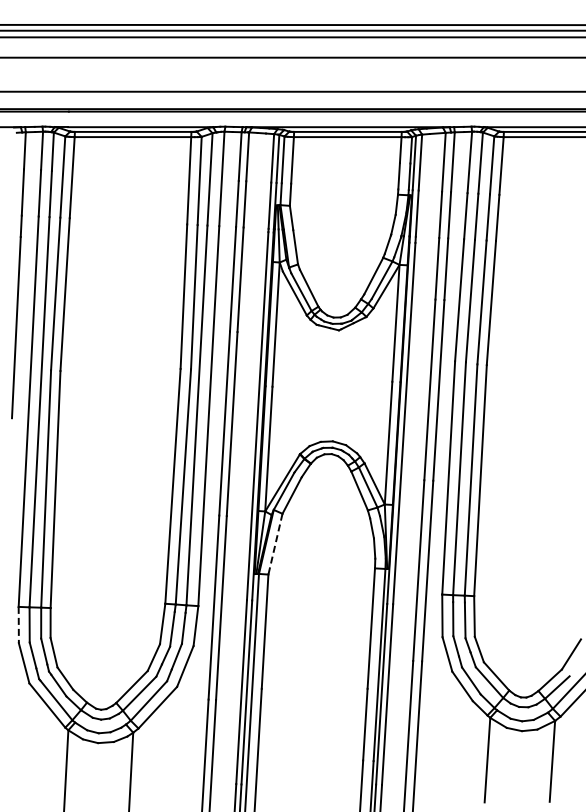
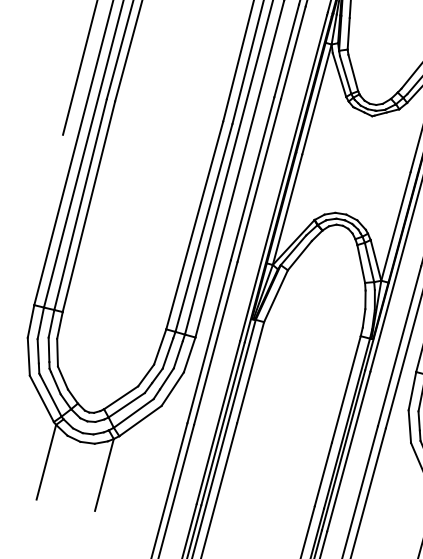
line: (275, 544) -> (275, 296), dashed -> solid
line: (18, 625) -> (30, 321), dashed -> solid

